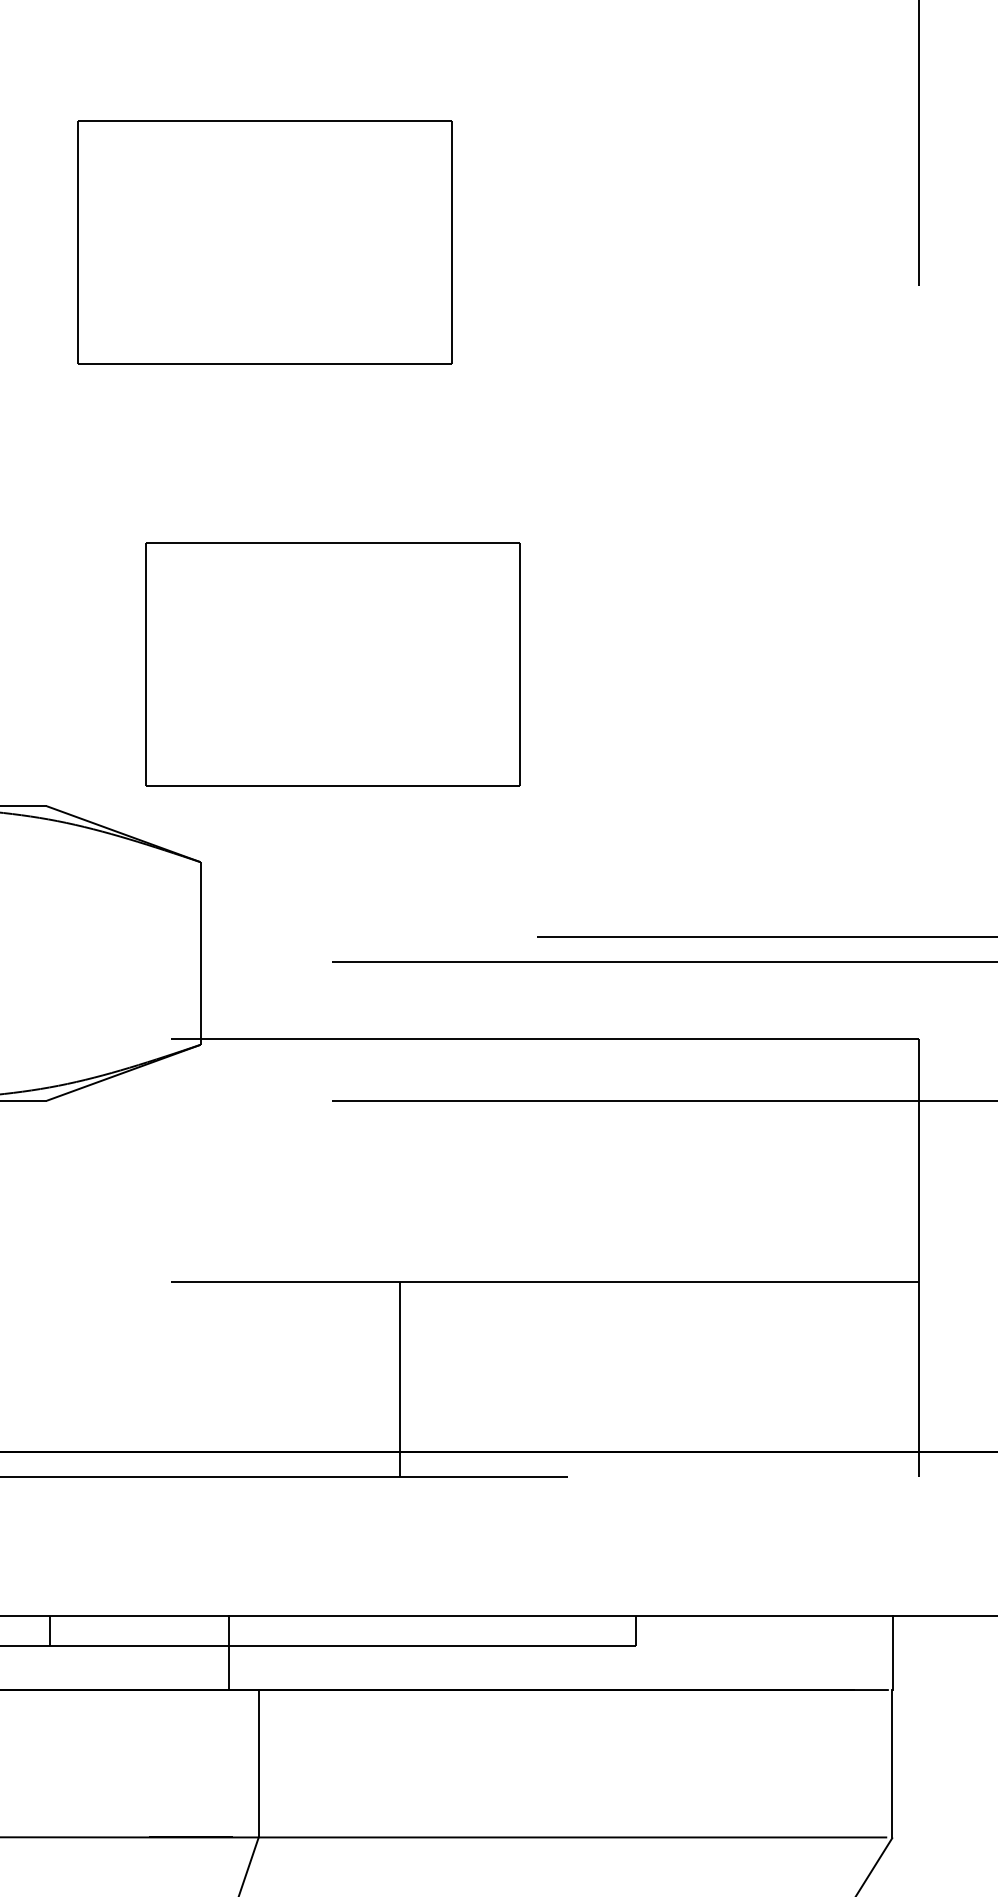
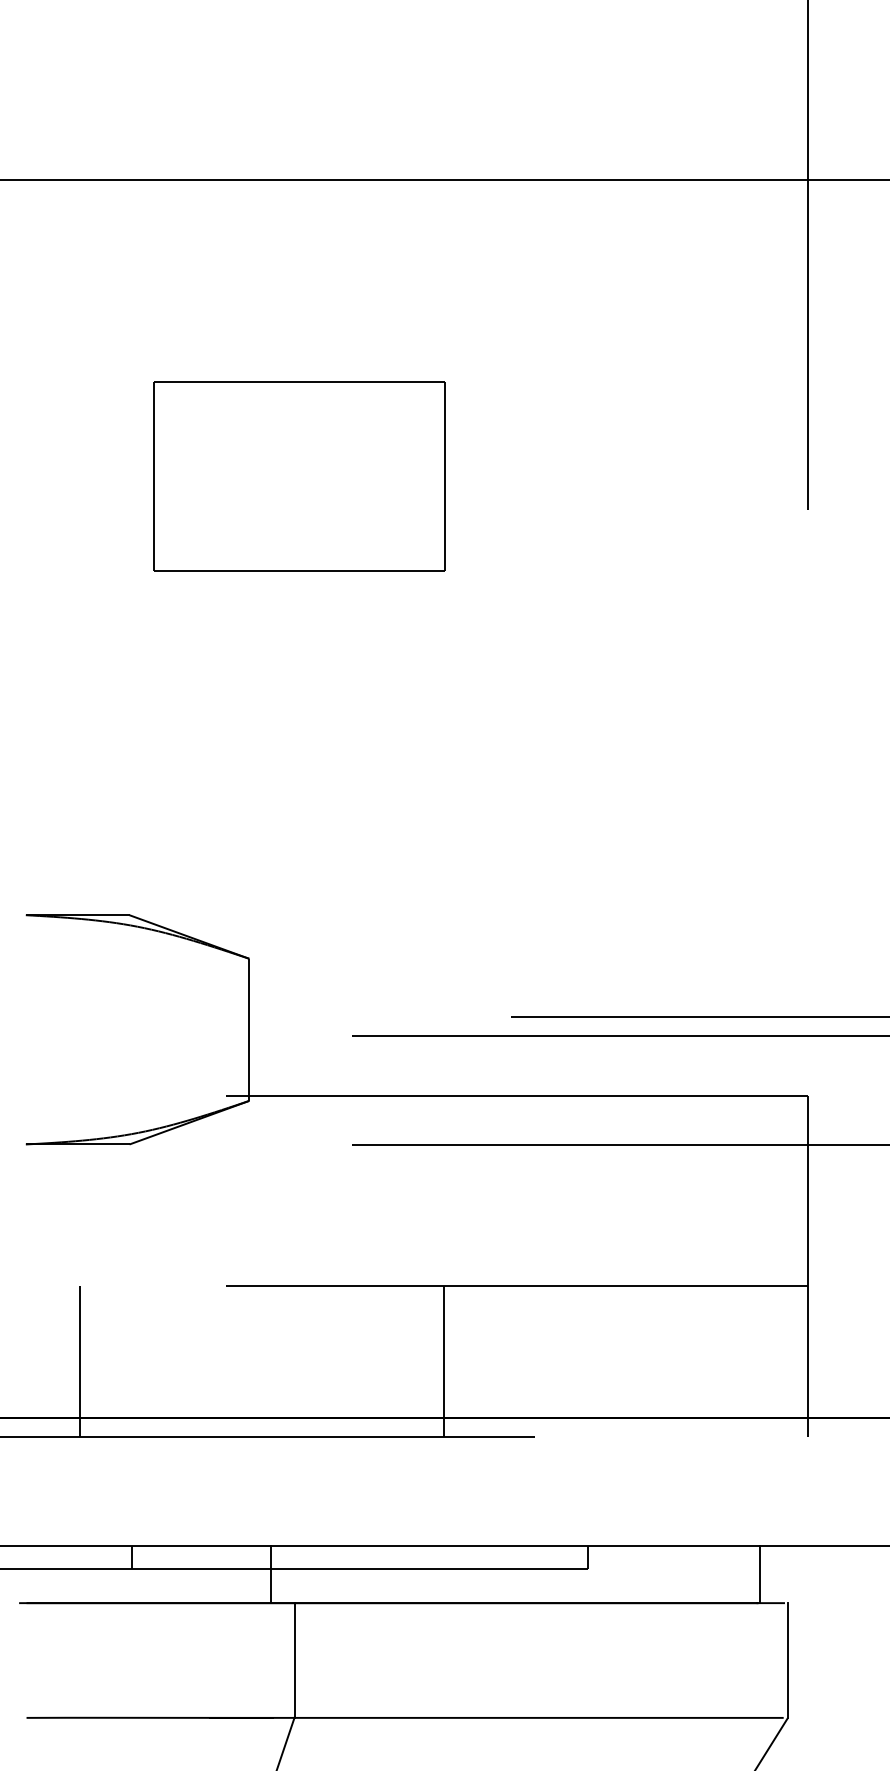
part: (333, 664) -> (352, 804), removed
line: (400, 1379) -> (444, 1361), moved
line: (893, 1653) -> (760, 1574), moved

